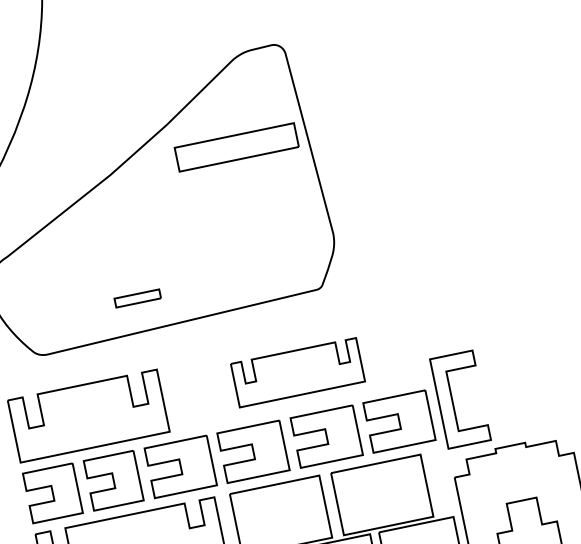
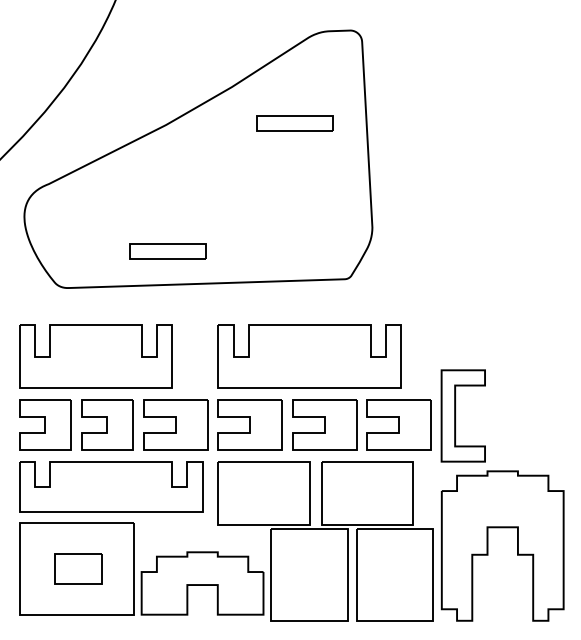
part: (235, 147) -> (294, 123), size x0.62
part: (137, 298) -> (167, 251), size x1.67
part: (297, 372) -> (309, 356), size x1.43

